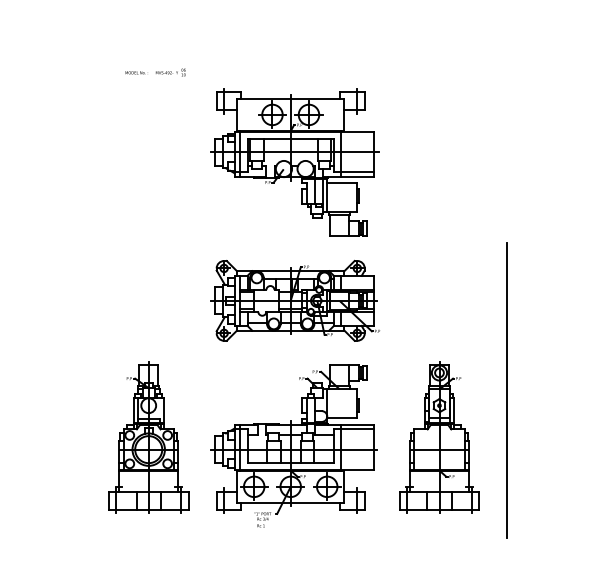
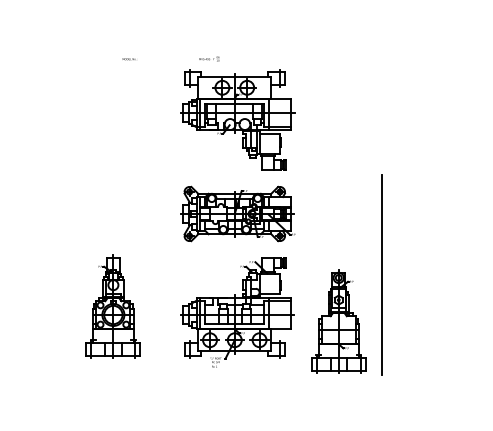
text: (170, 71) -> (209, 58), moved
part: (147, 437) -> (112, 306), moved
part: (439, 437) -> (338, 321), moved

